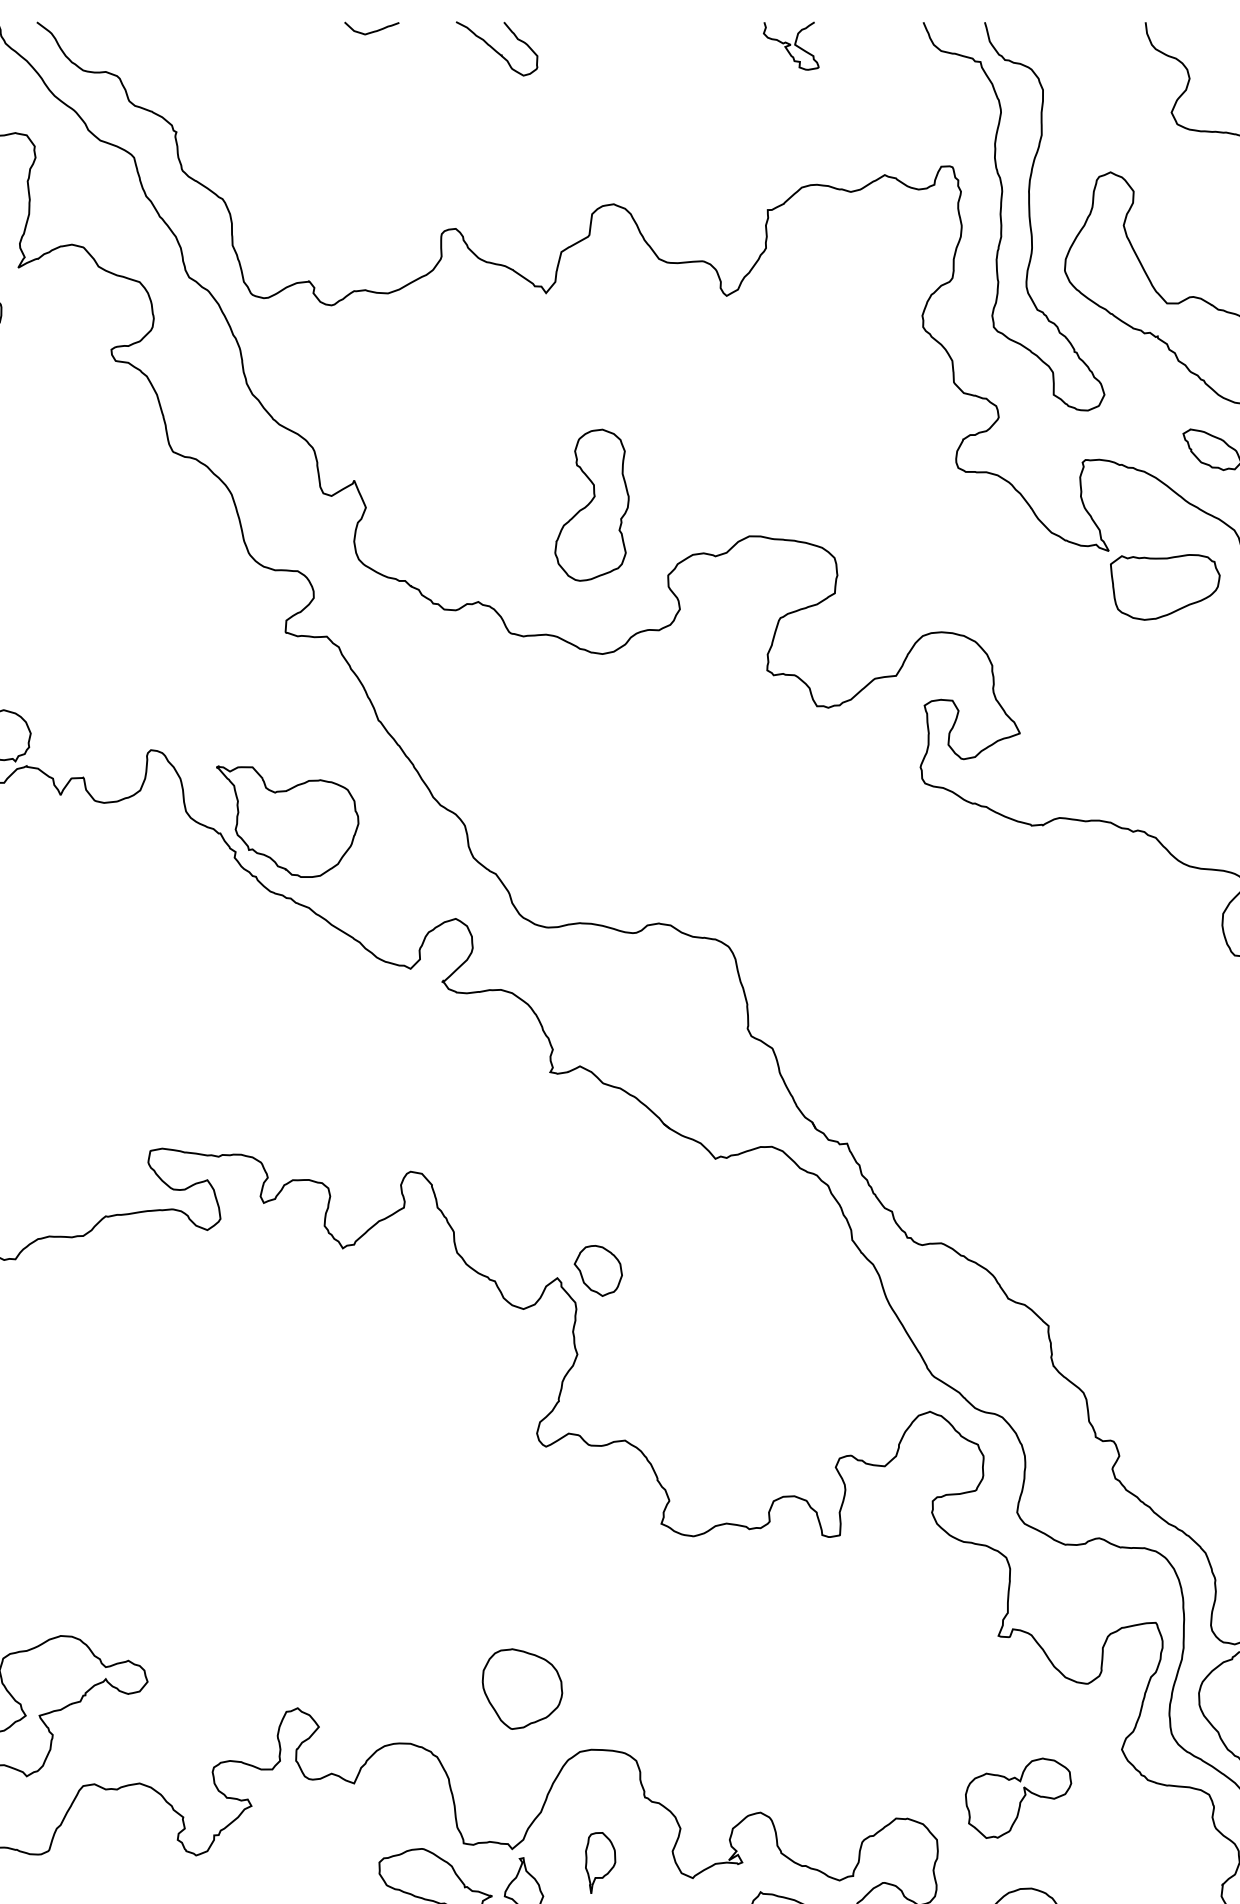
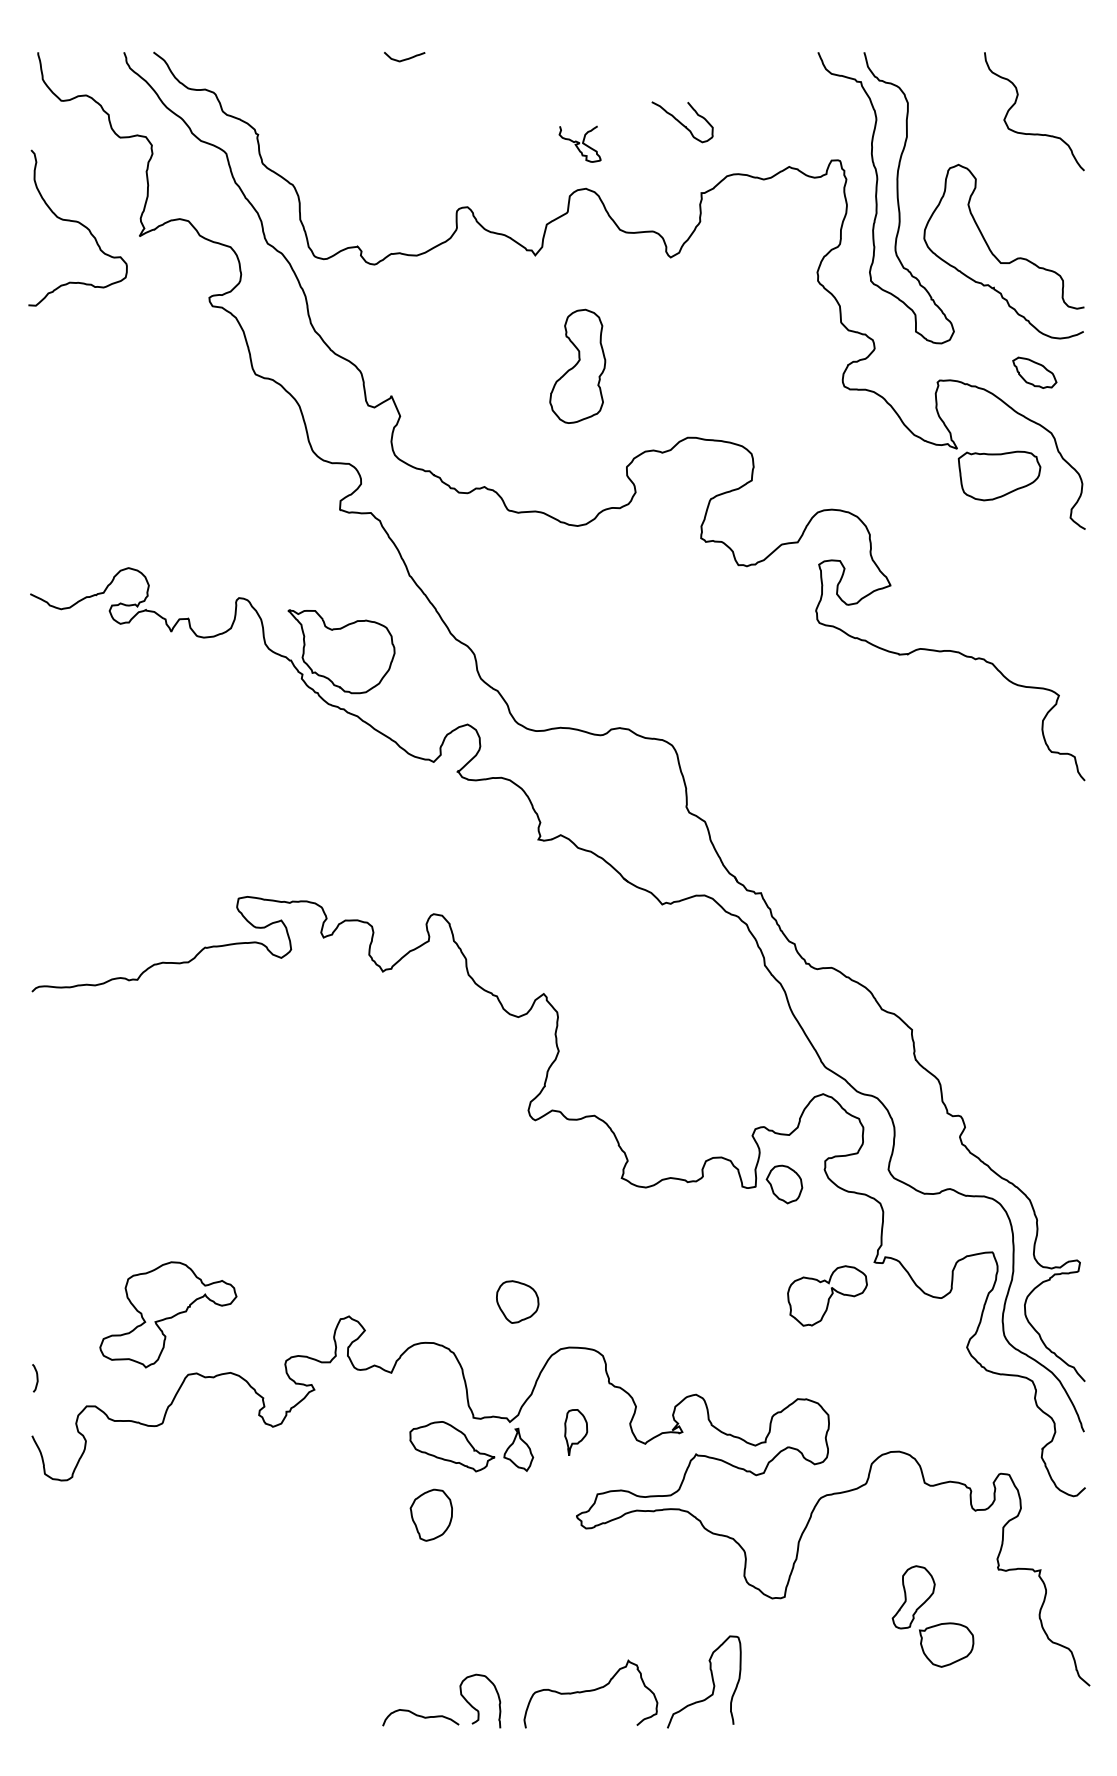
curve: (790, 45) -> (579, 143), moved
curve: (495, 49) -> (681, 122), moved
part: (591, 503) -> (577, 365), moved
part: (598, 1270) -> (784, 1184), moved
part: (522, 1688) -> (517, 1301), size x0.7
part: (1018, 1797) -> (827, 1295), moved

